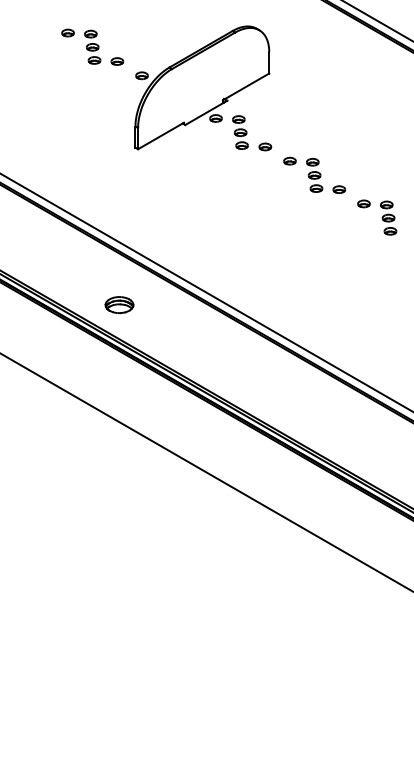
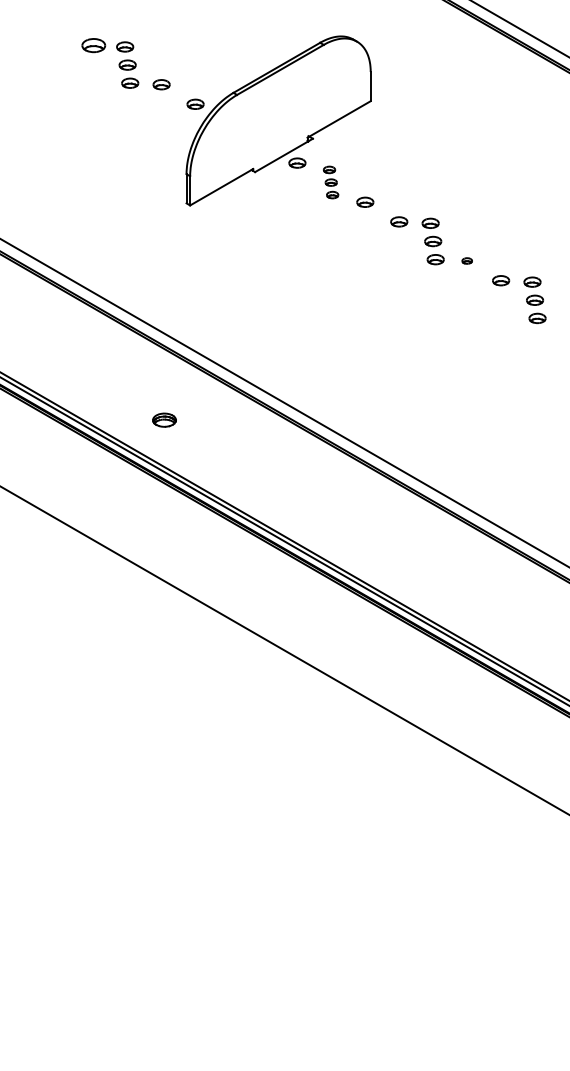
part: (67, 32) -> (92, 44), size x1.4
part: (240, 132) -> (331, 182), size x0.7
part: (339, 189) -> (467, 260), size x0.6
part: (119, 305) -> (164, 420), size x0.6

